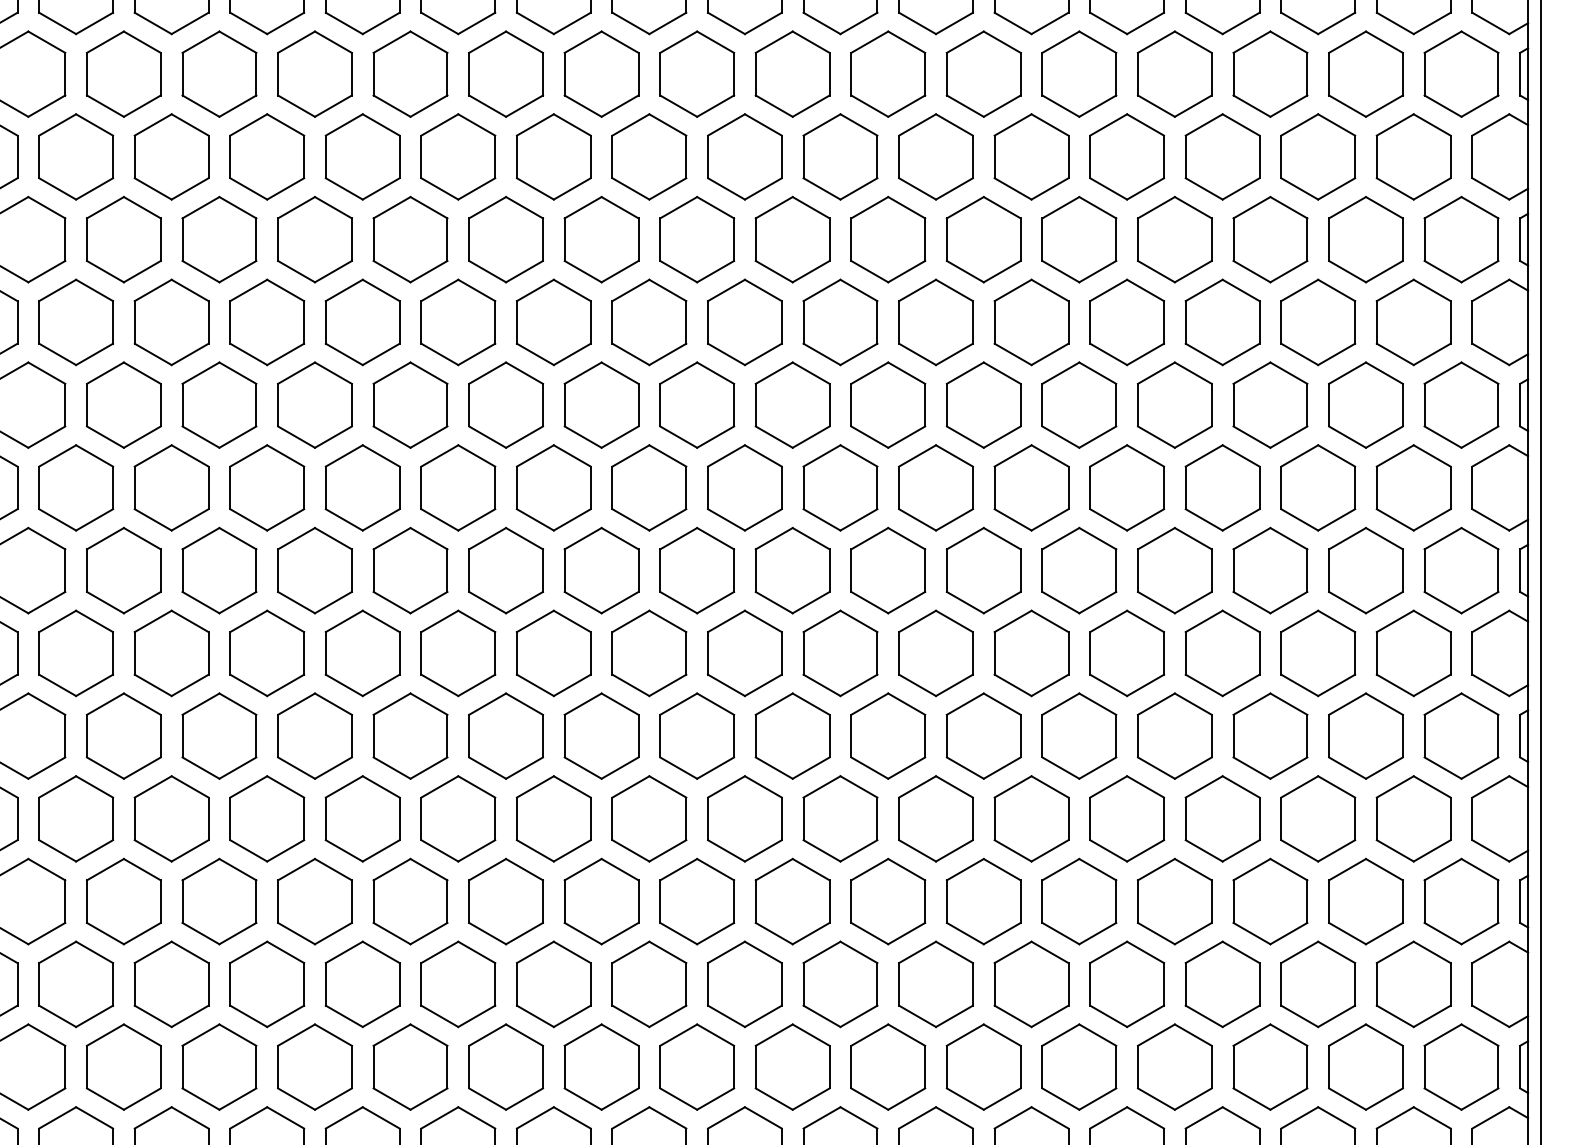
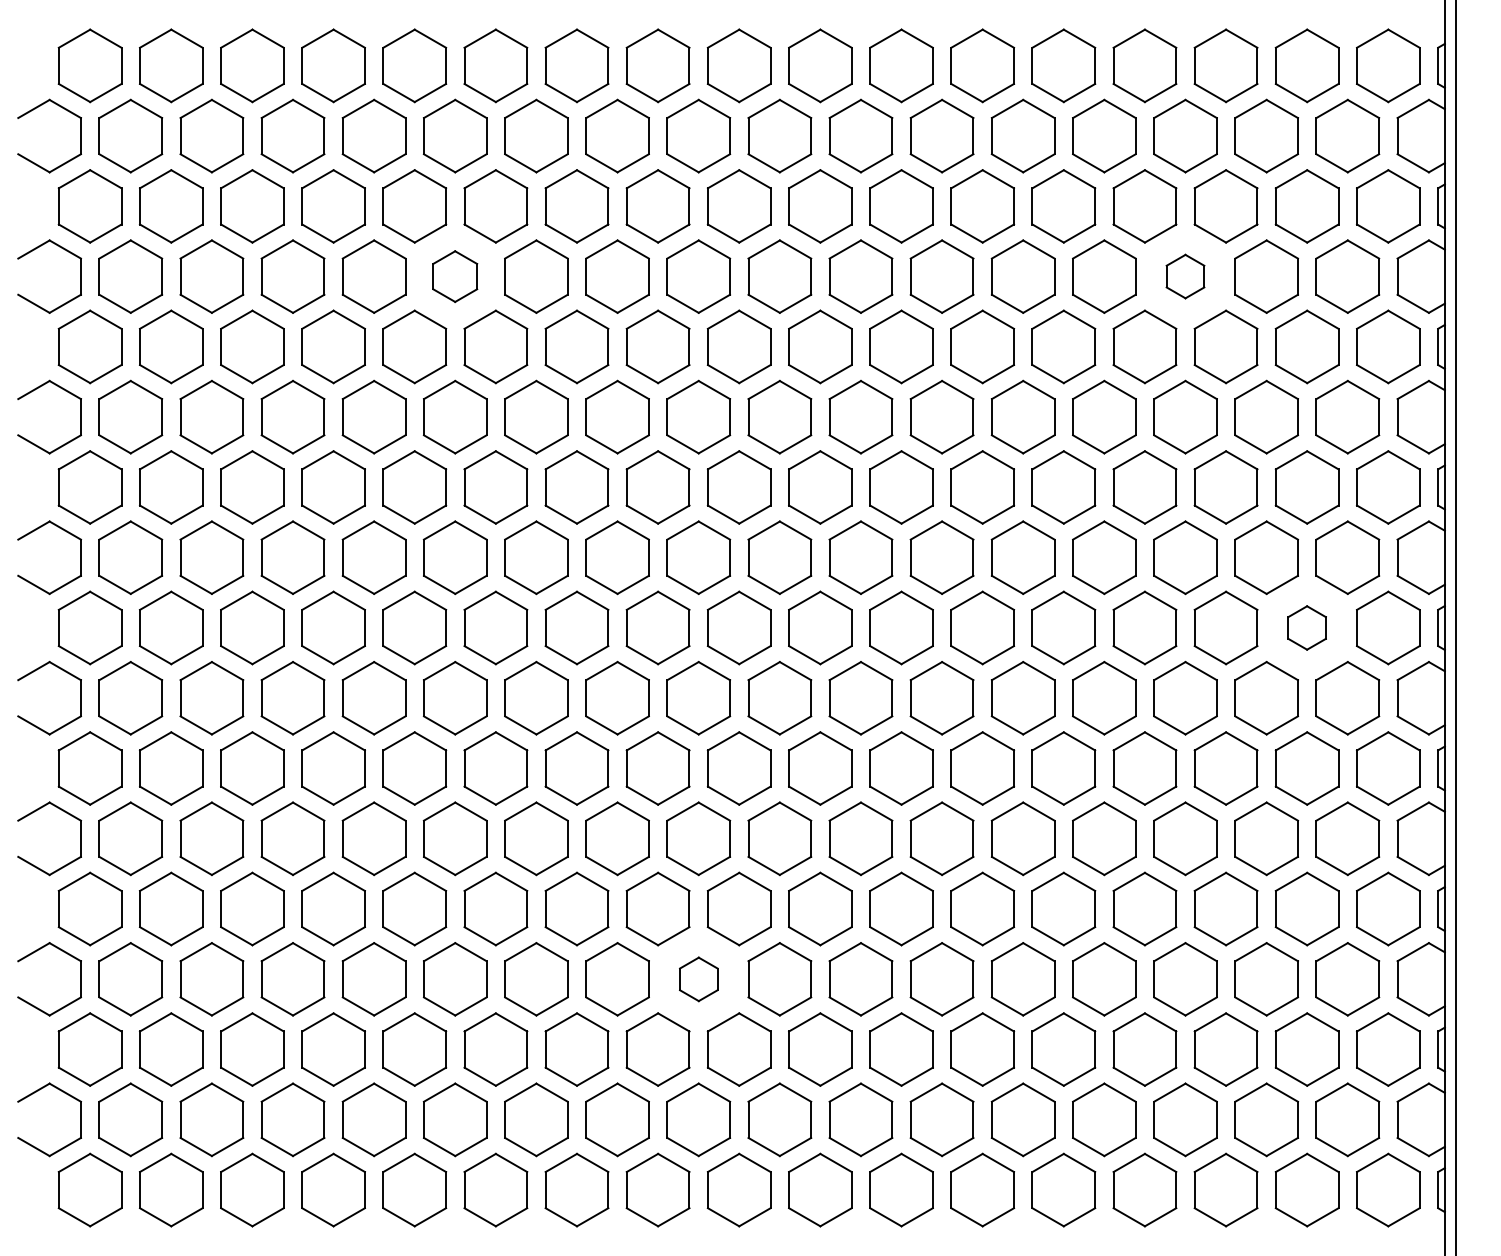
part: (361, 156) -> (454, 276), size x0.7
part: (1222, 156) -> (1185, 276), size x0.6
part: (1365, 570) -> (1306, 627), size x0.6
part: (649, 984) -> (698, 979), size x0.6

